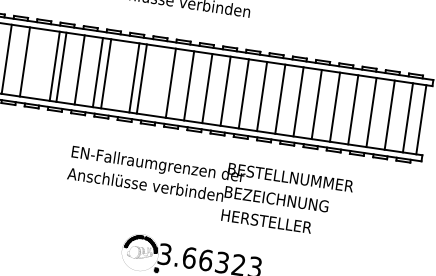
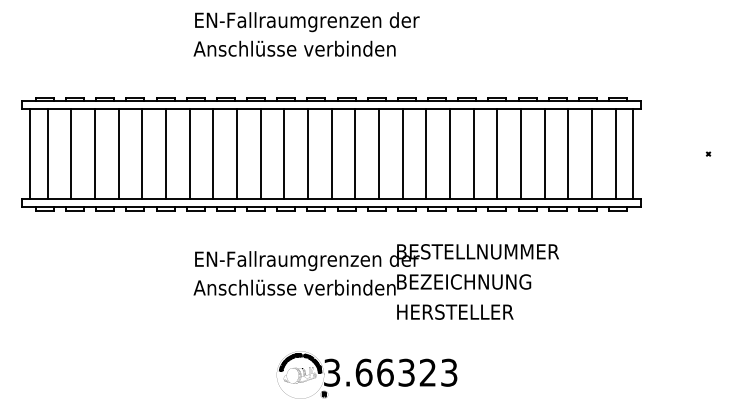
line: (54, 66) -> (142, 154), moved
line: (105, 74) -> (236, 154), moved
line: (141, 79) -> (284, 154), moved

